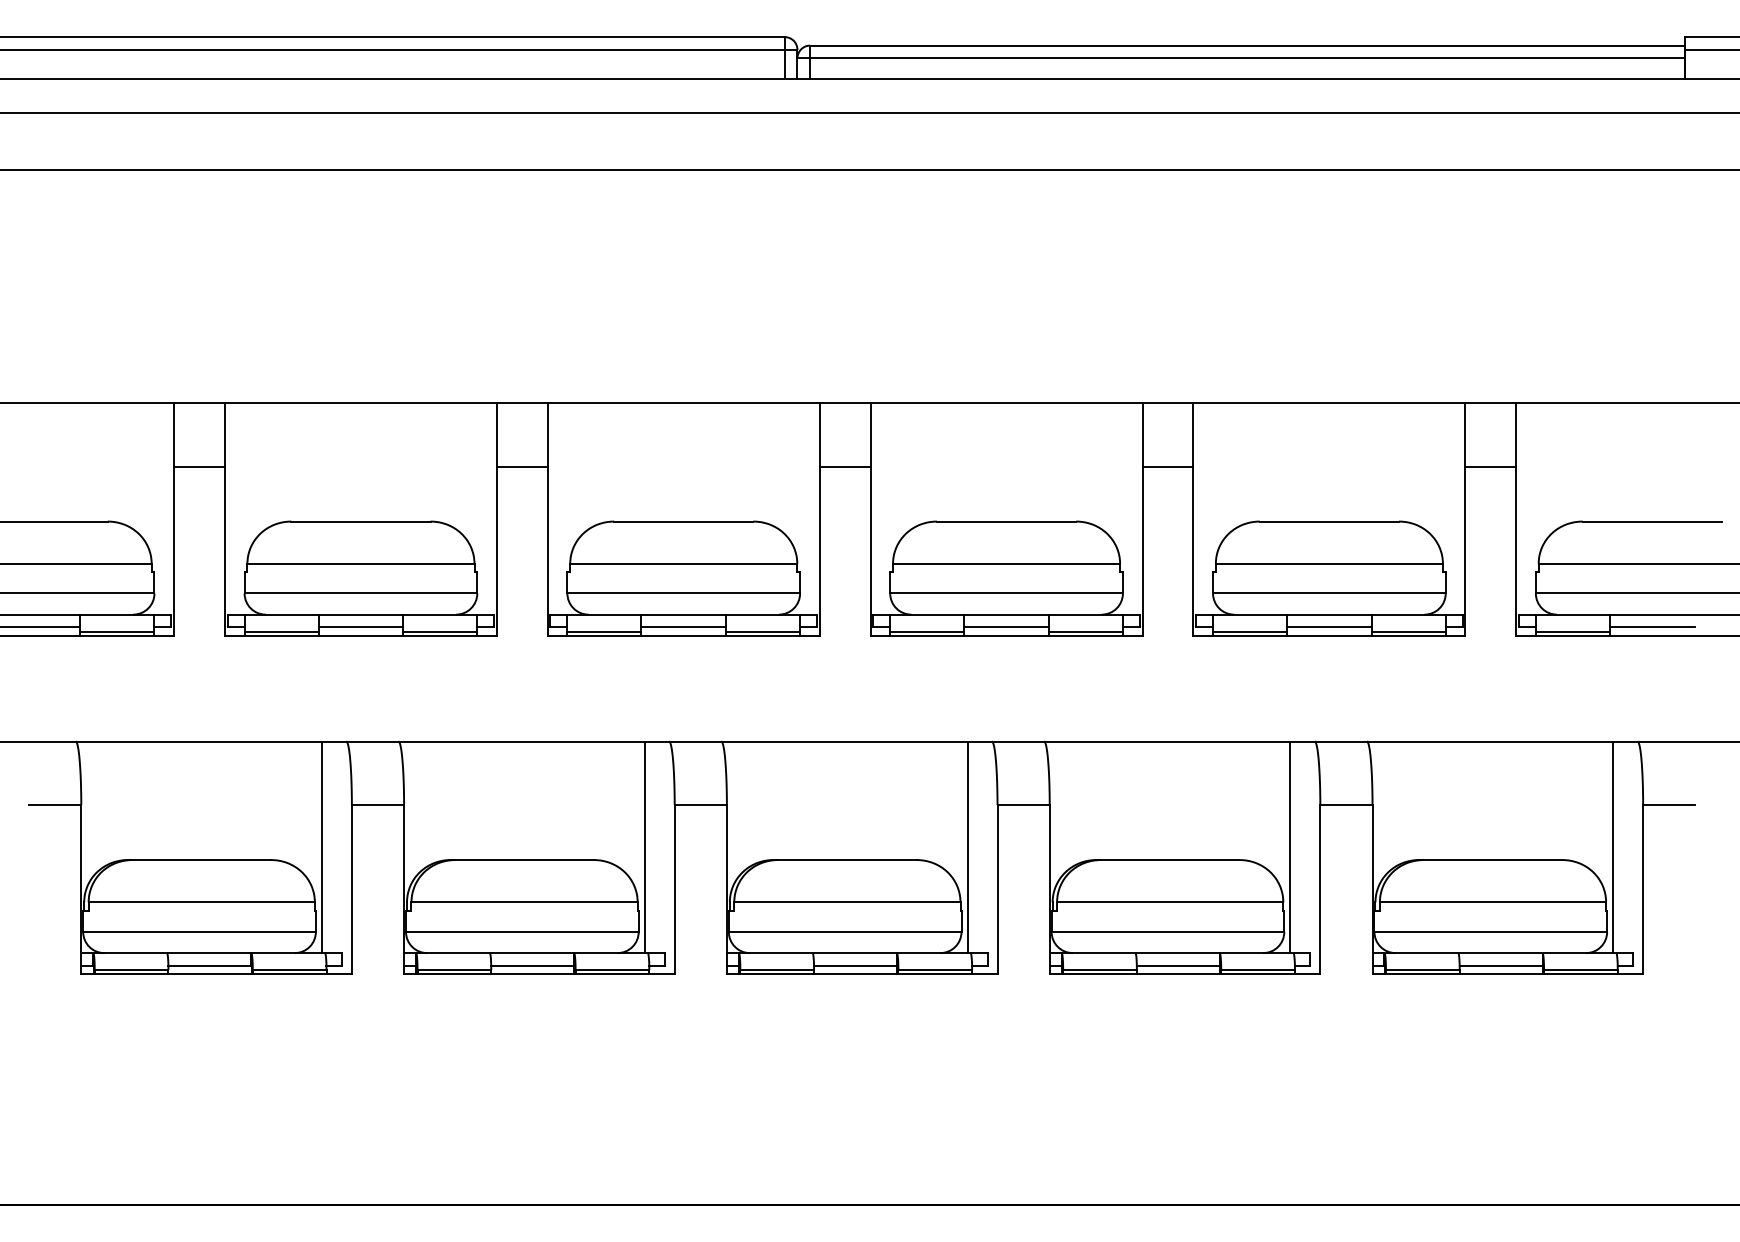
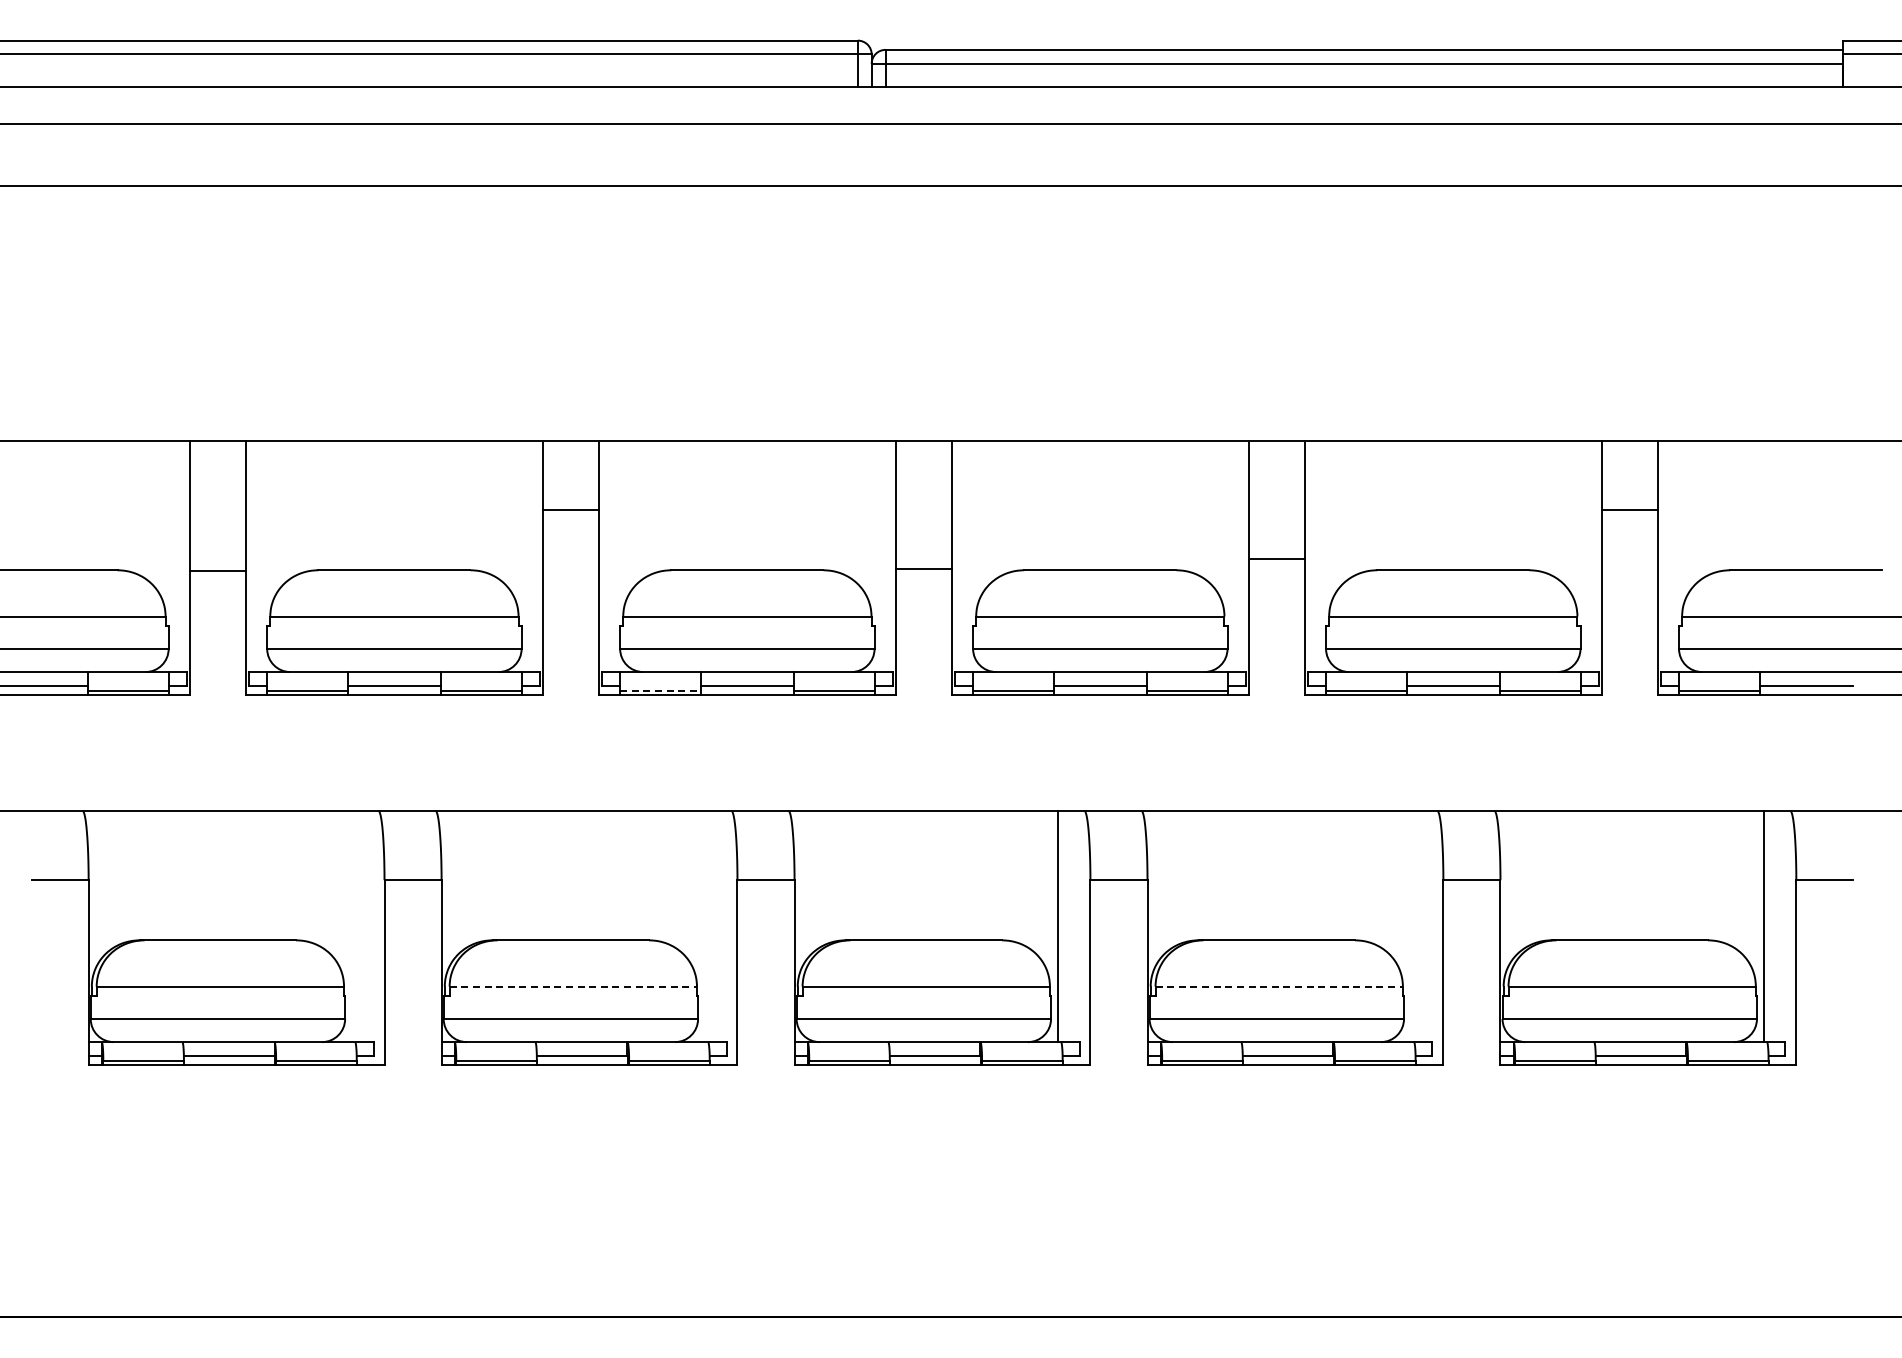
line: (199, 466) -> (217, 571), moved
line: (844, 466) -> (923, 569), moved
line: (1167, 466) -> (1276, 559), moved
line: (605, 631) -> (661, 690), solid -> dashed
line: (321, 847) -> (351, 926), removed
line: (644, 847) -> (704, 926), removed
line: (1290, 847) -> (1410, 926), removed
line: (524, 902) -> (573, 986), solid -> dashed
line: (1170, 902) -> (1279, 986), solid -> dashed

